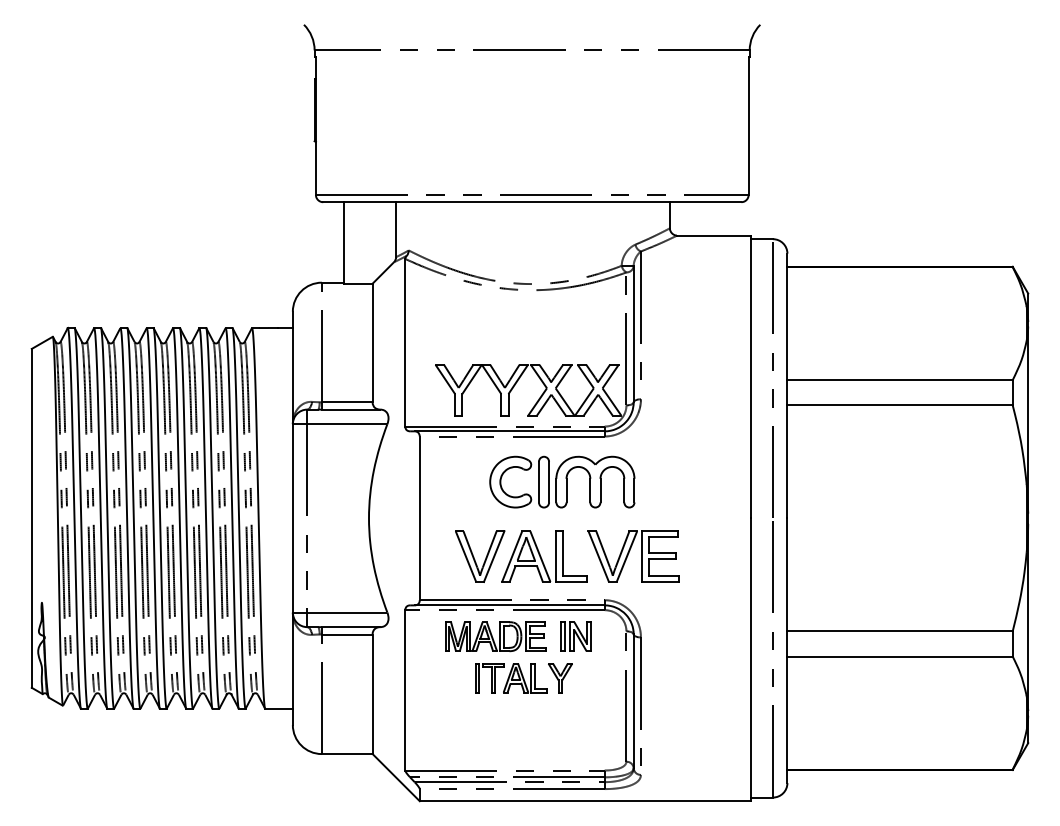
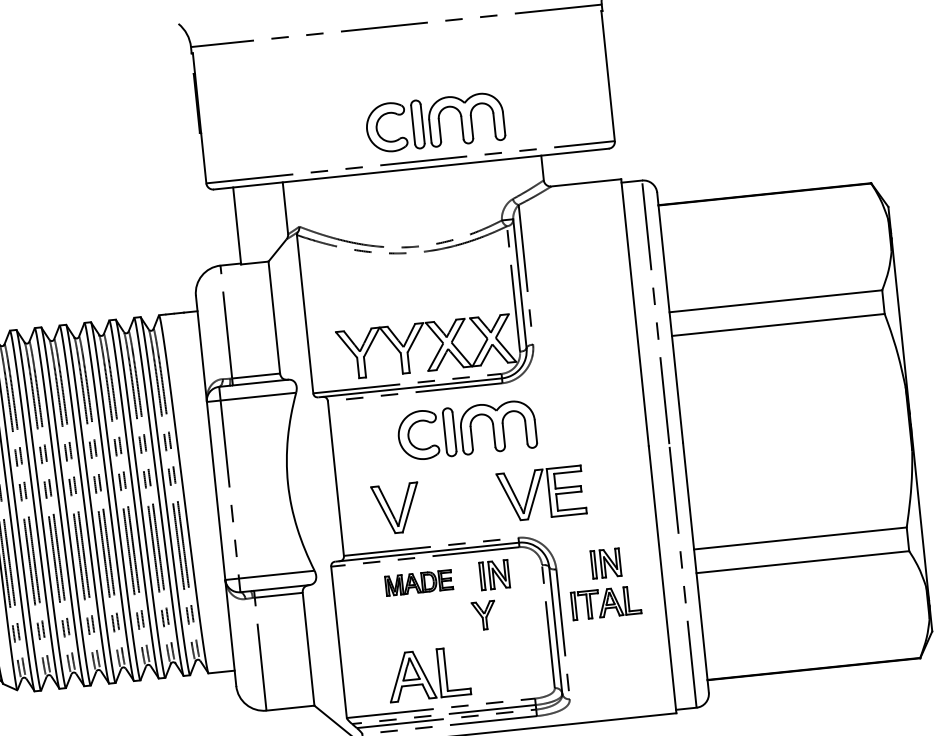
part: (562, 155) -> (435, 122), added
part: (544, 556) -> (428, 674), moved
part: (495, 636) -> (418, 582), size x0.7
part: (693, 636) -> (605, 563), added
part: (511, 678) -> (606, 603), moved

